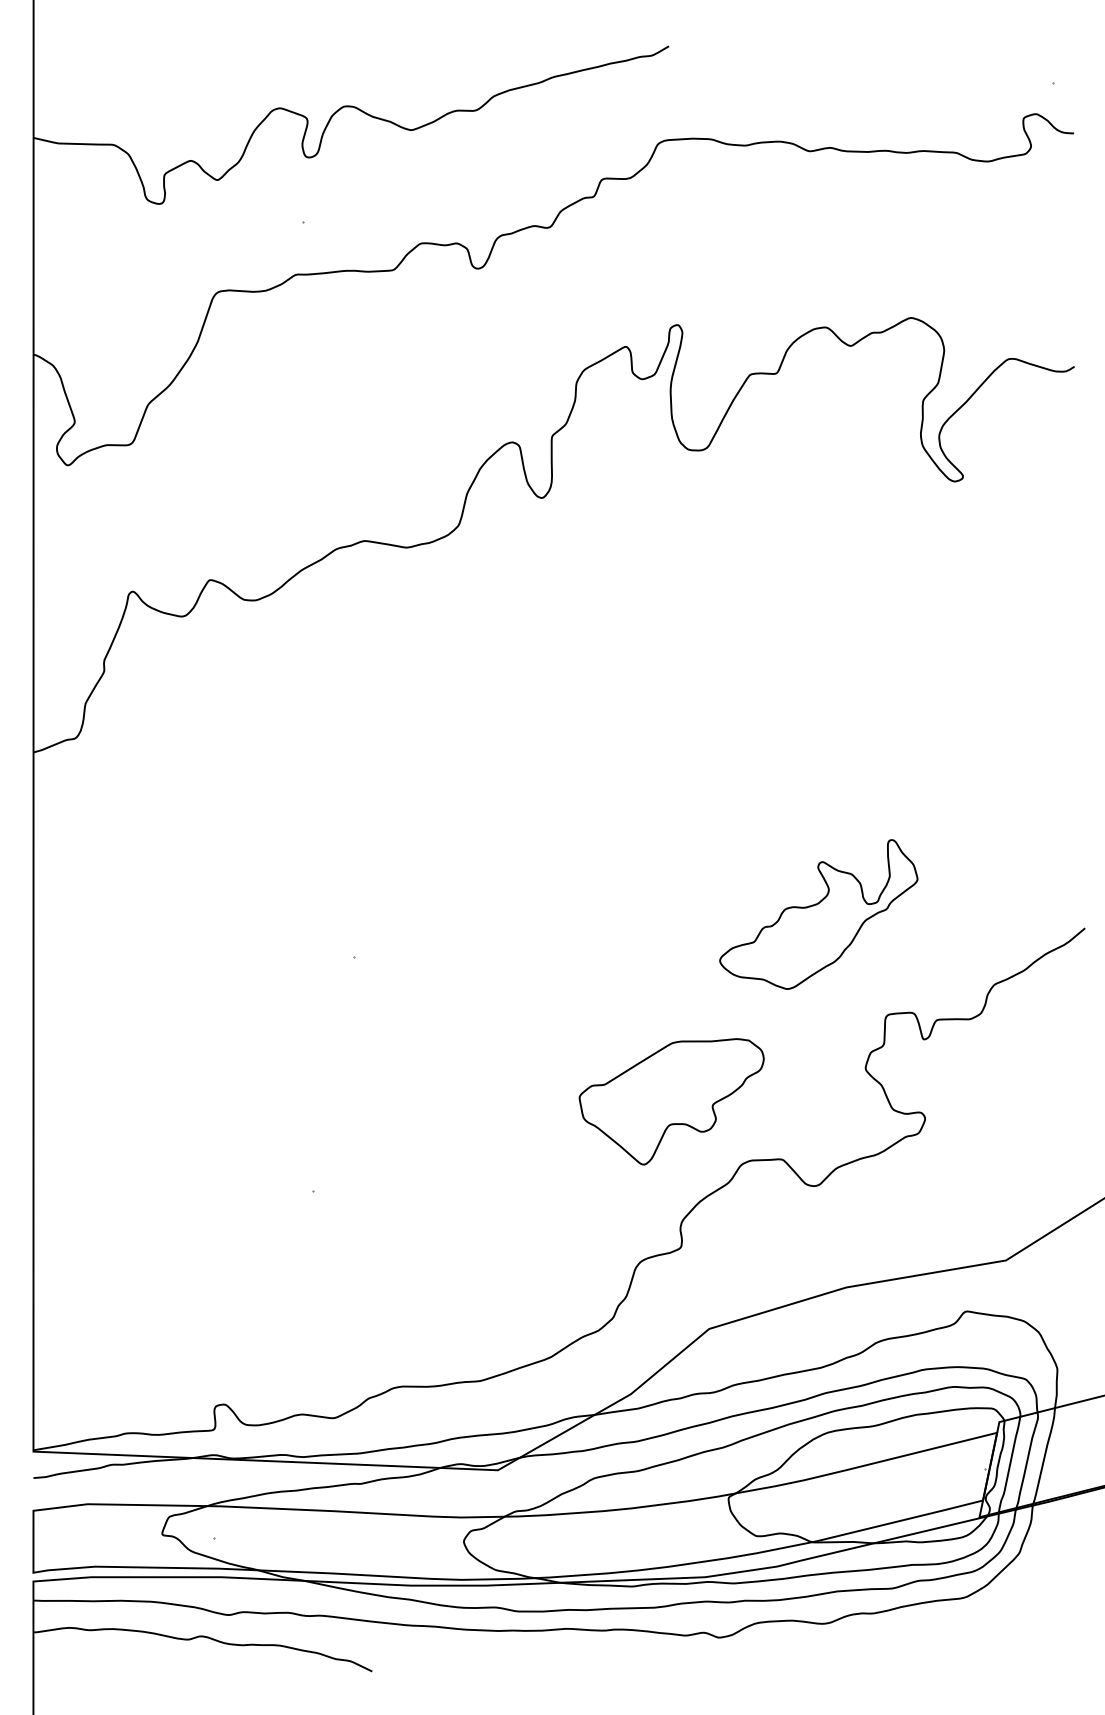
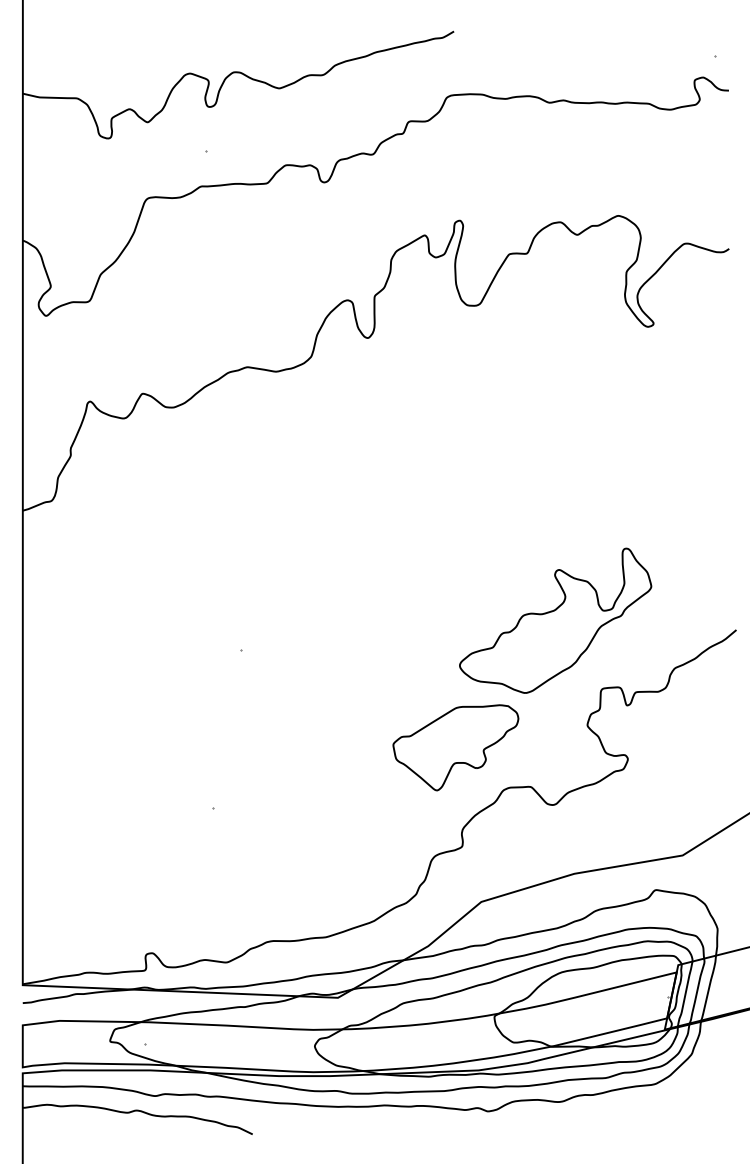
part: (818, 914) -> (555, 620), size x1.43

